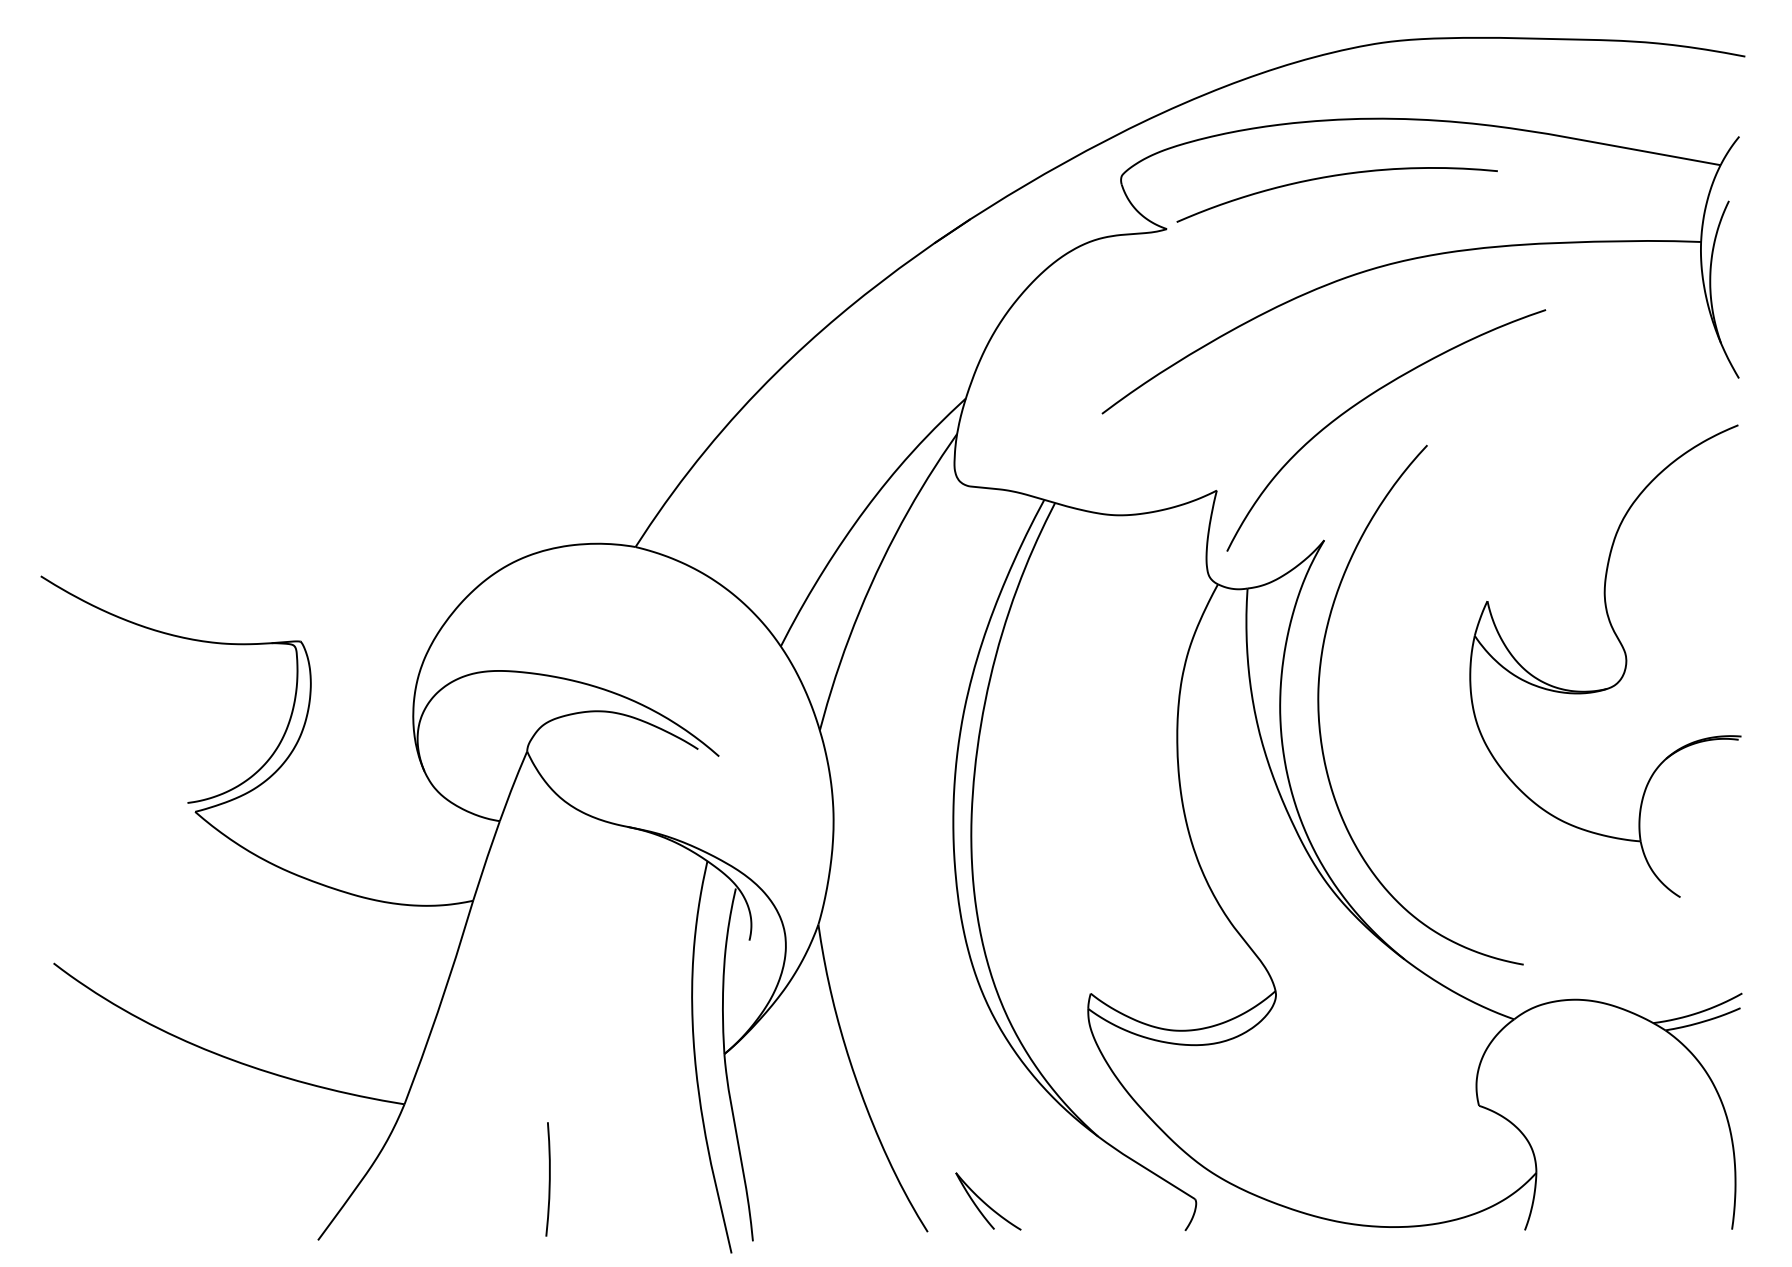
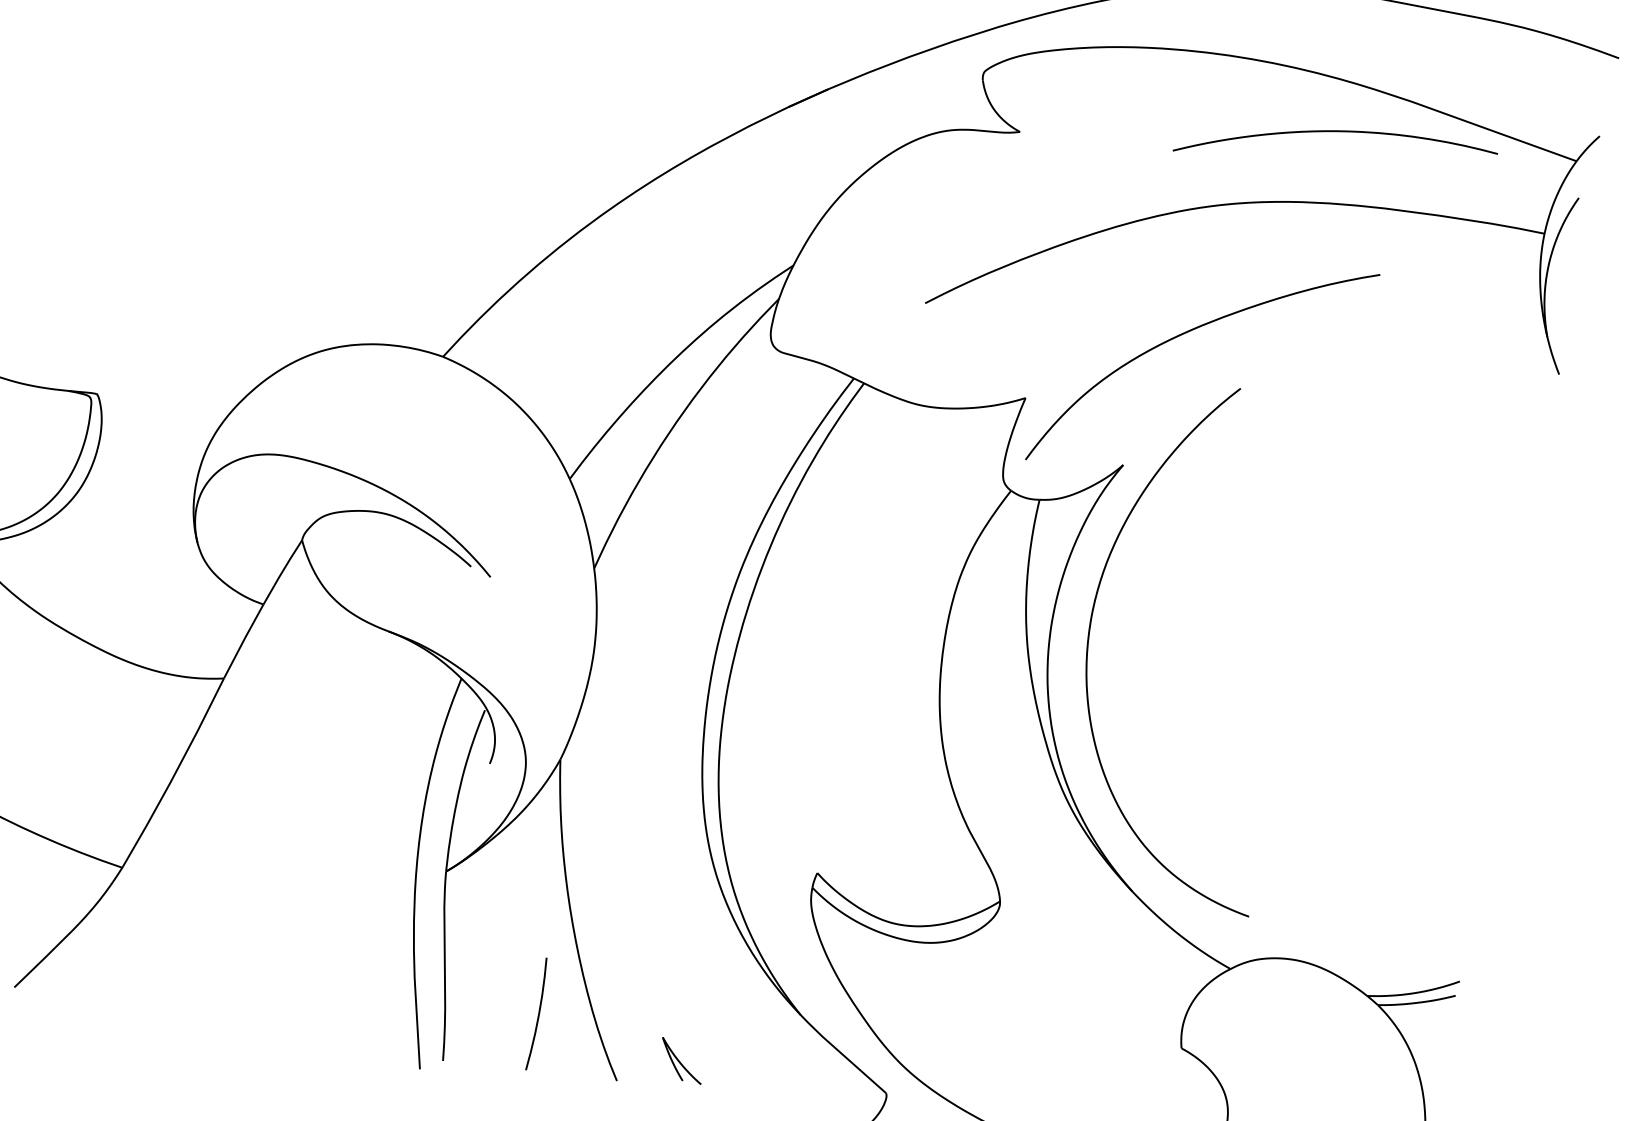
curve: (1331, 177) -> (1332, 132), moved
part: (1624, 655) -> (1400, 628), removed
curve: (548, 1180) -> (537, 1015), moved
part: (988, 1201) -> (681, 1060), size x0.7

